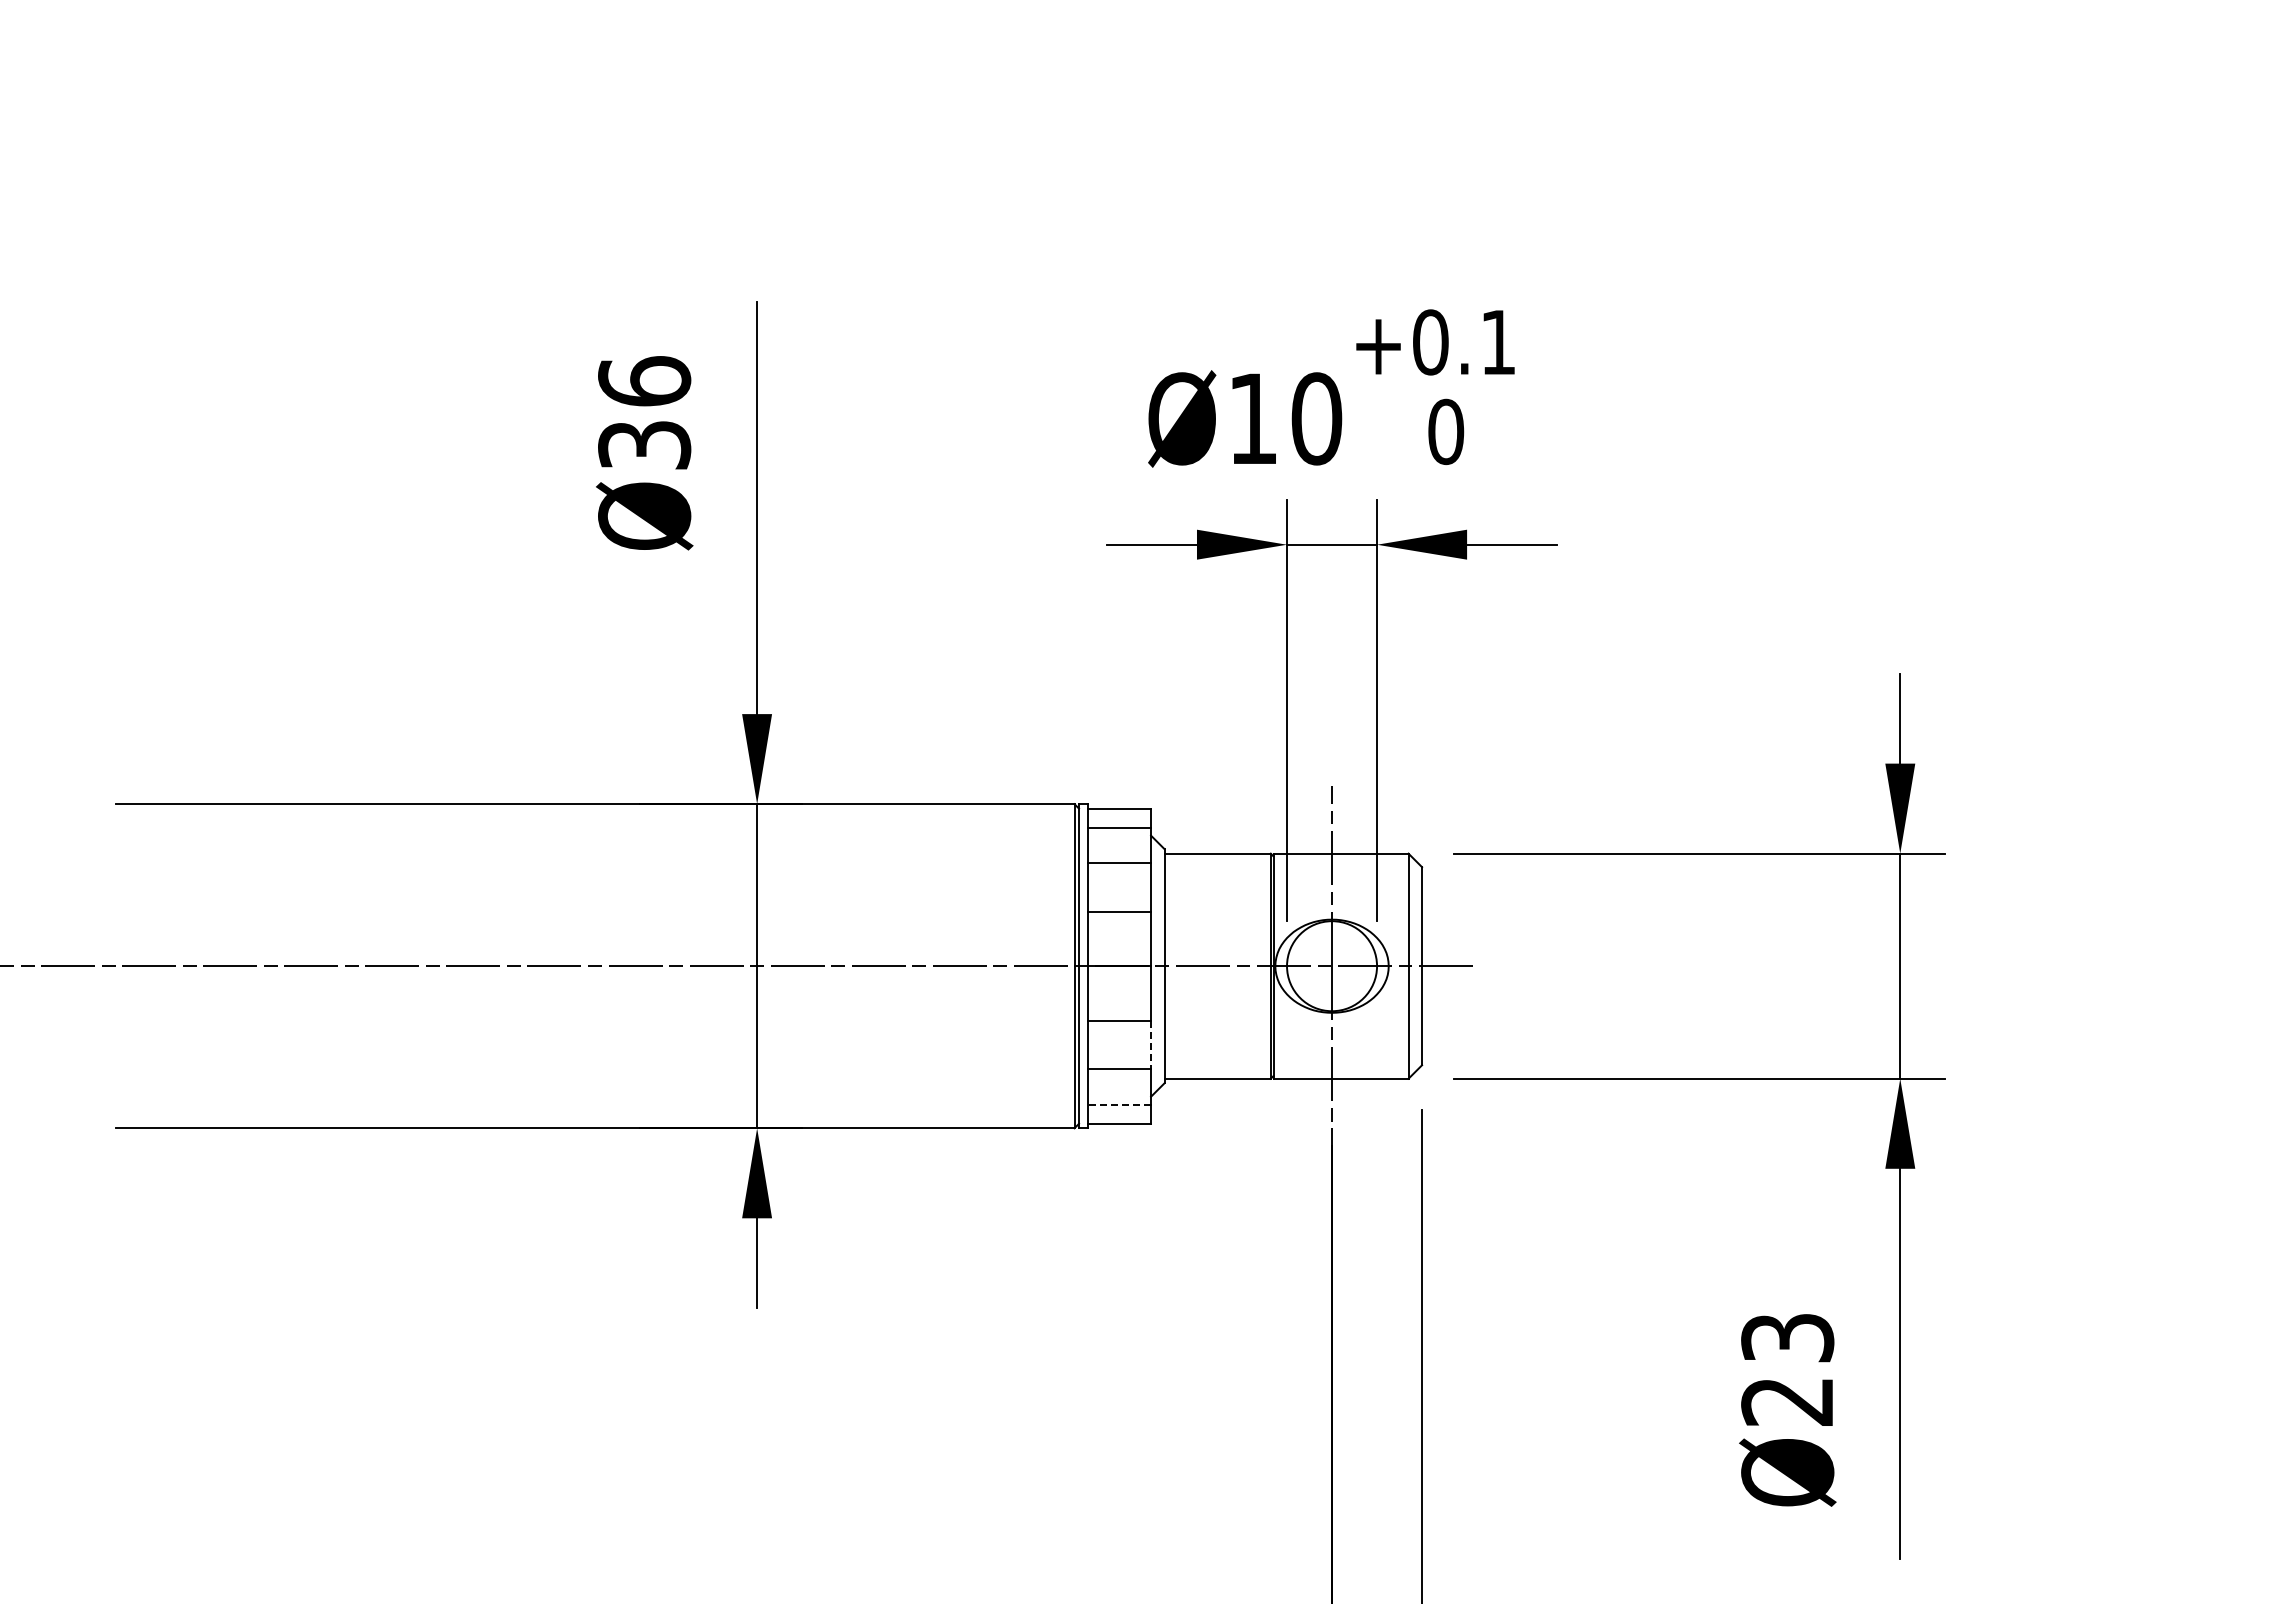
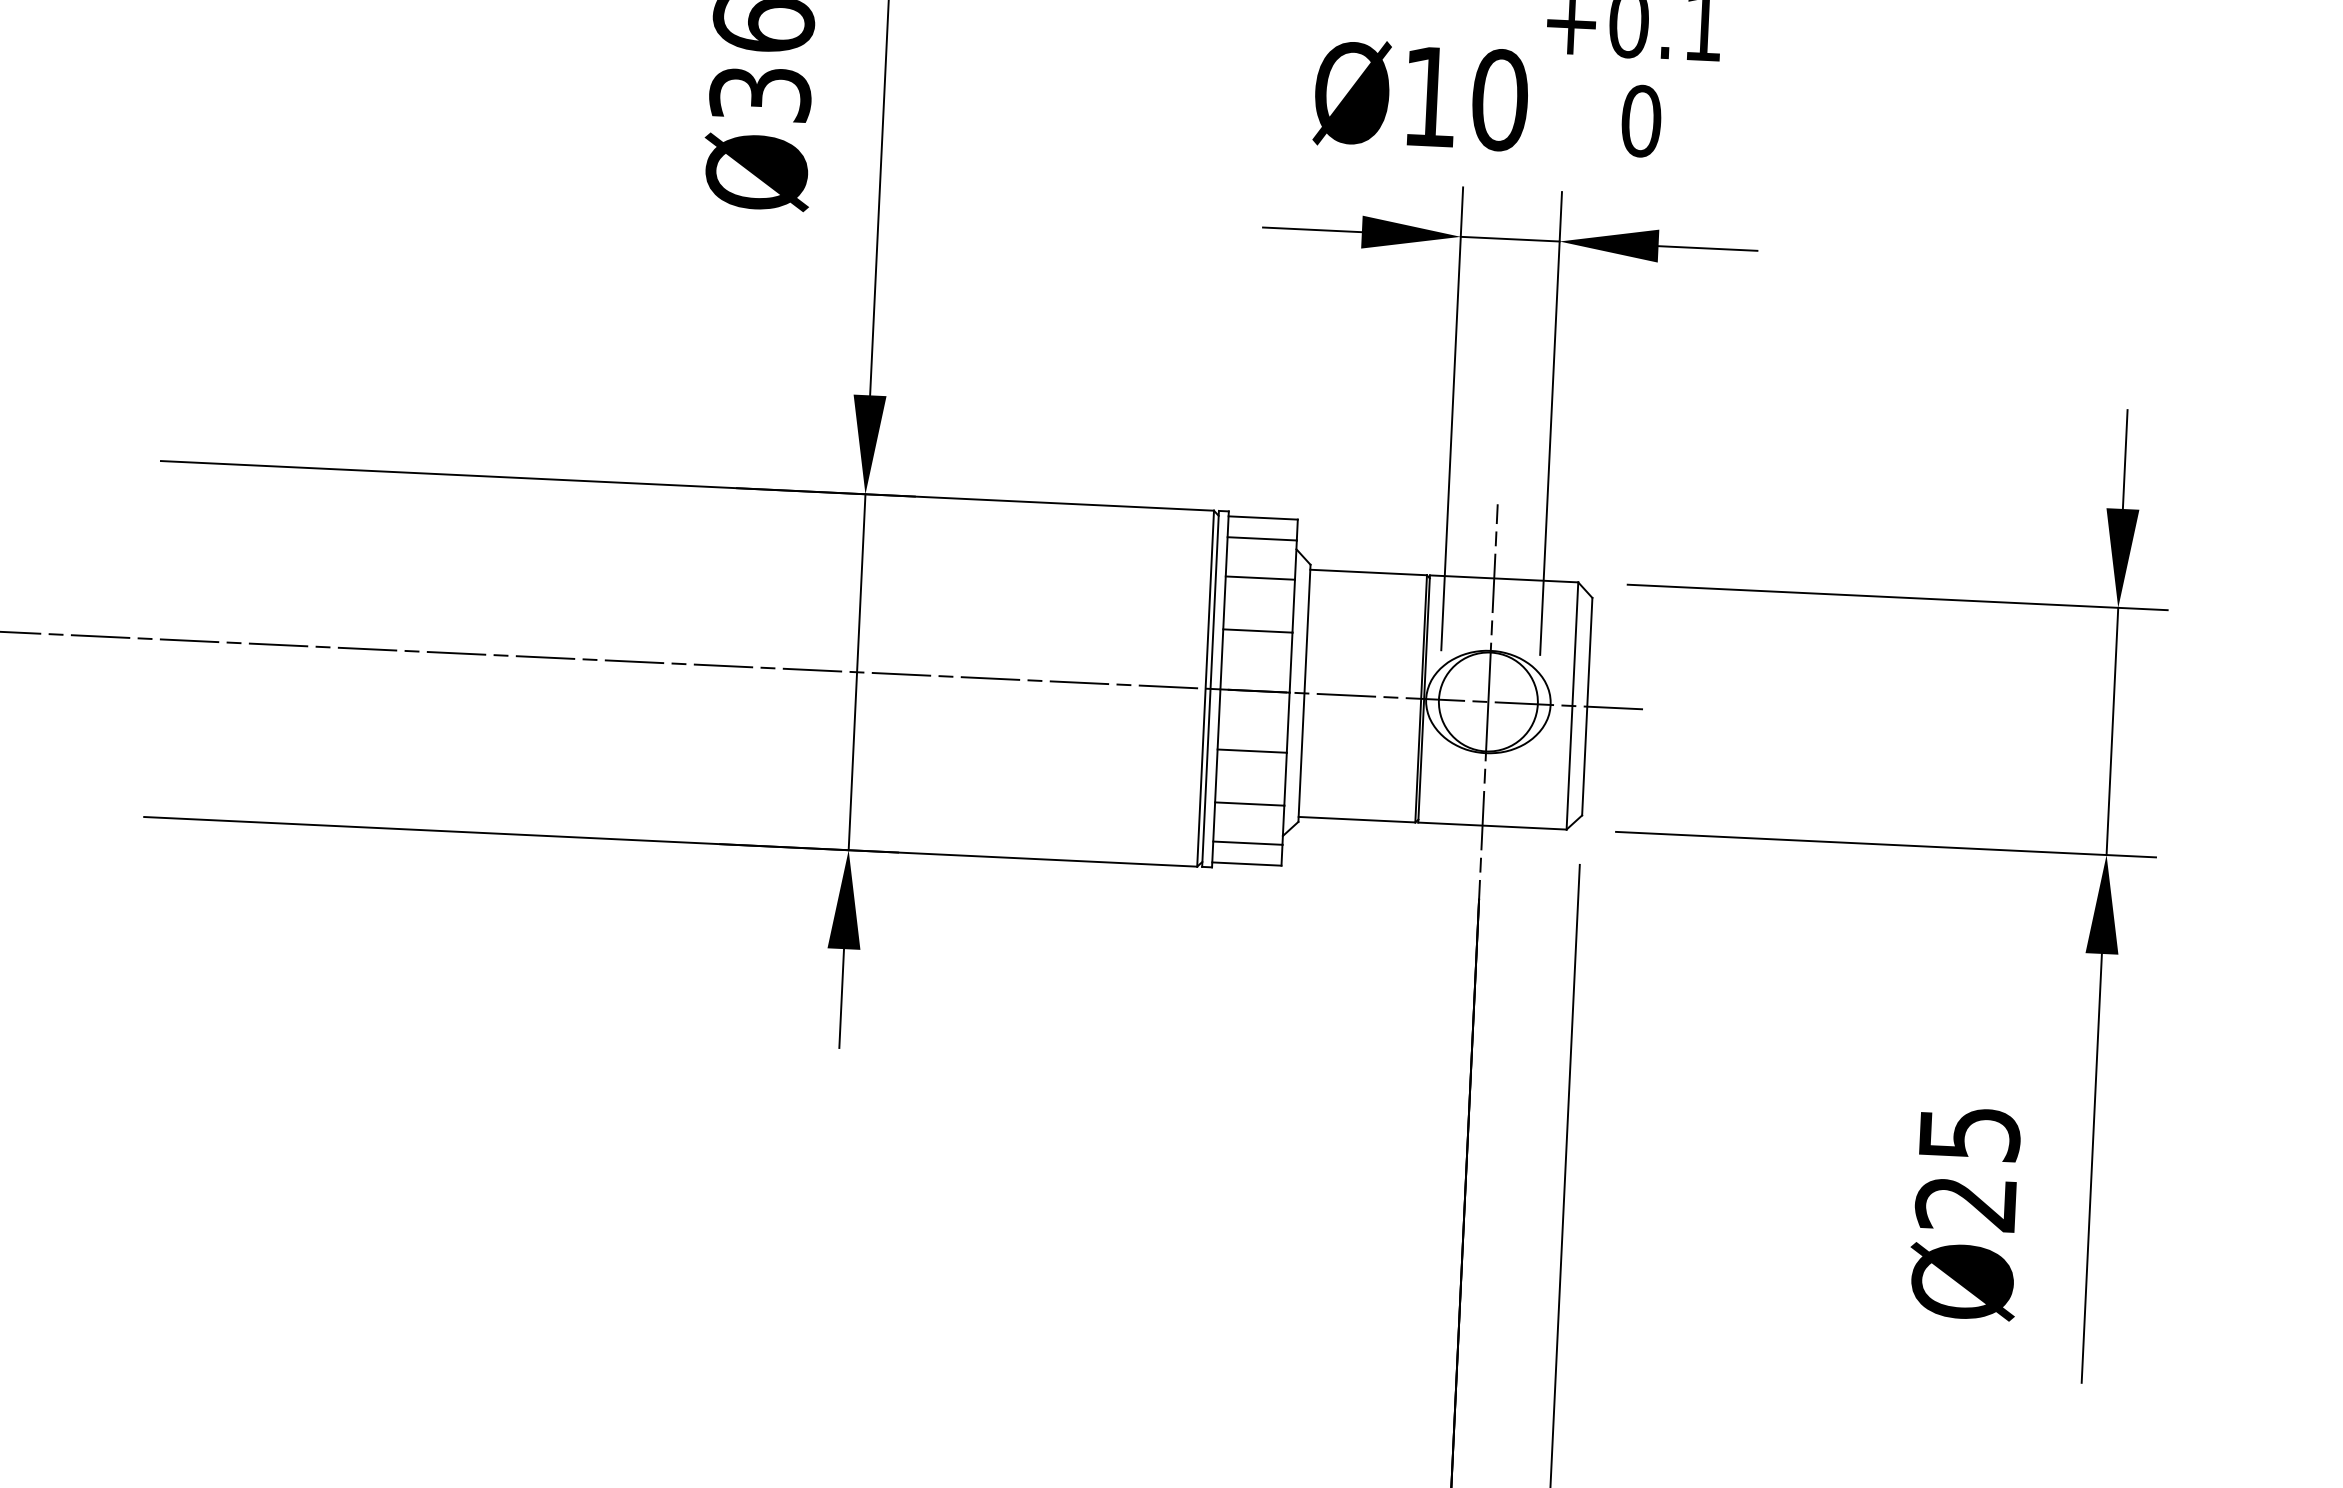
line: (1151, 1045) -> (1286, 779), dashed -> solid
line: (1119, 1104) -> (1247, 842), dashed -> solid
text: (1787, 1338) -> (1969, 1134), Ø23 -> Ø25

